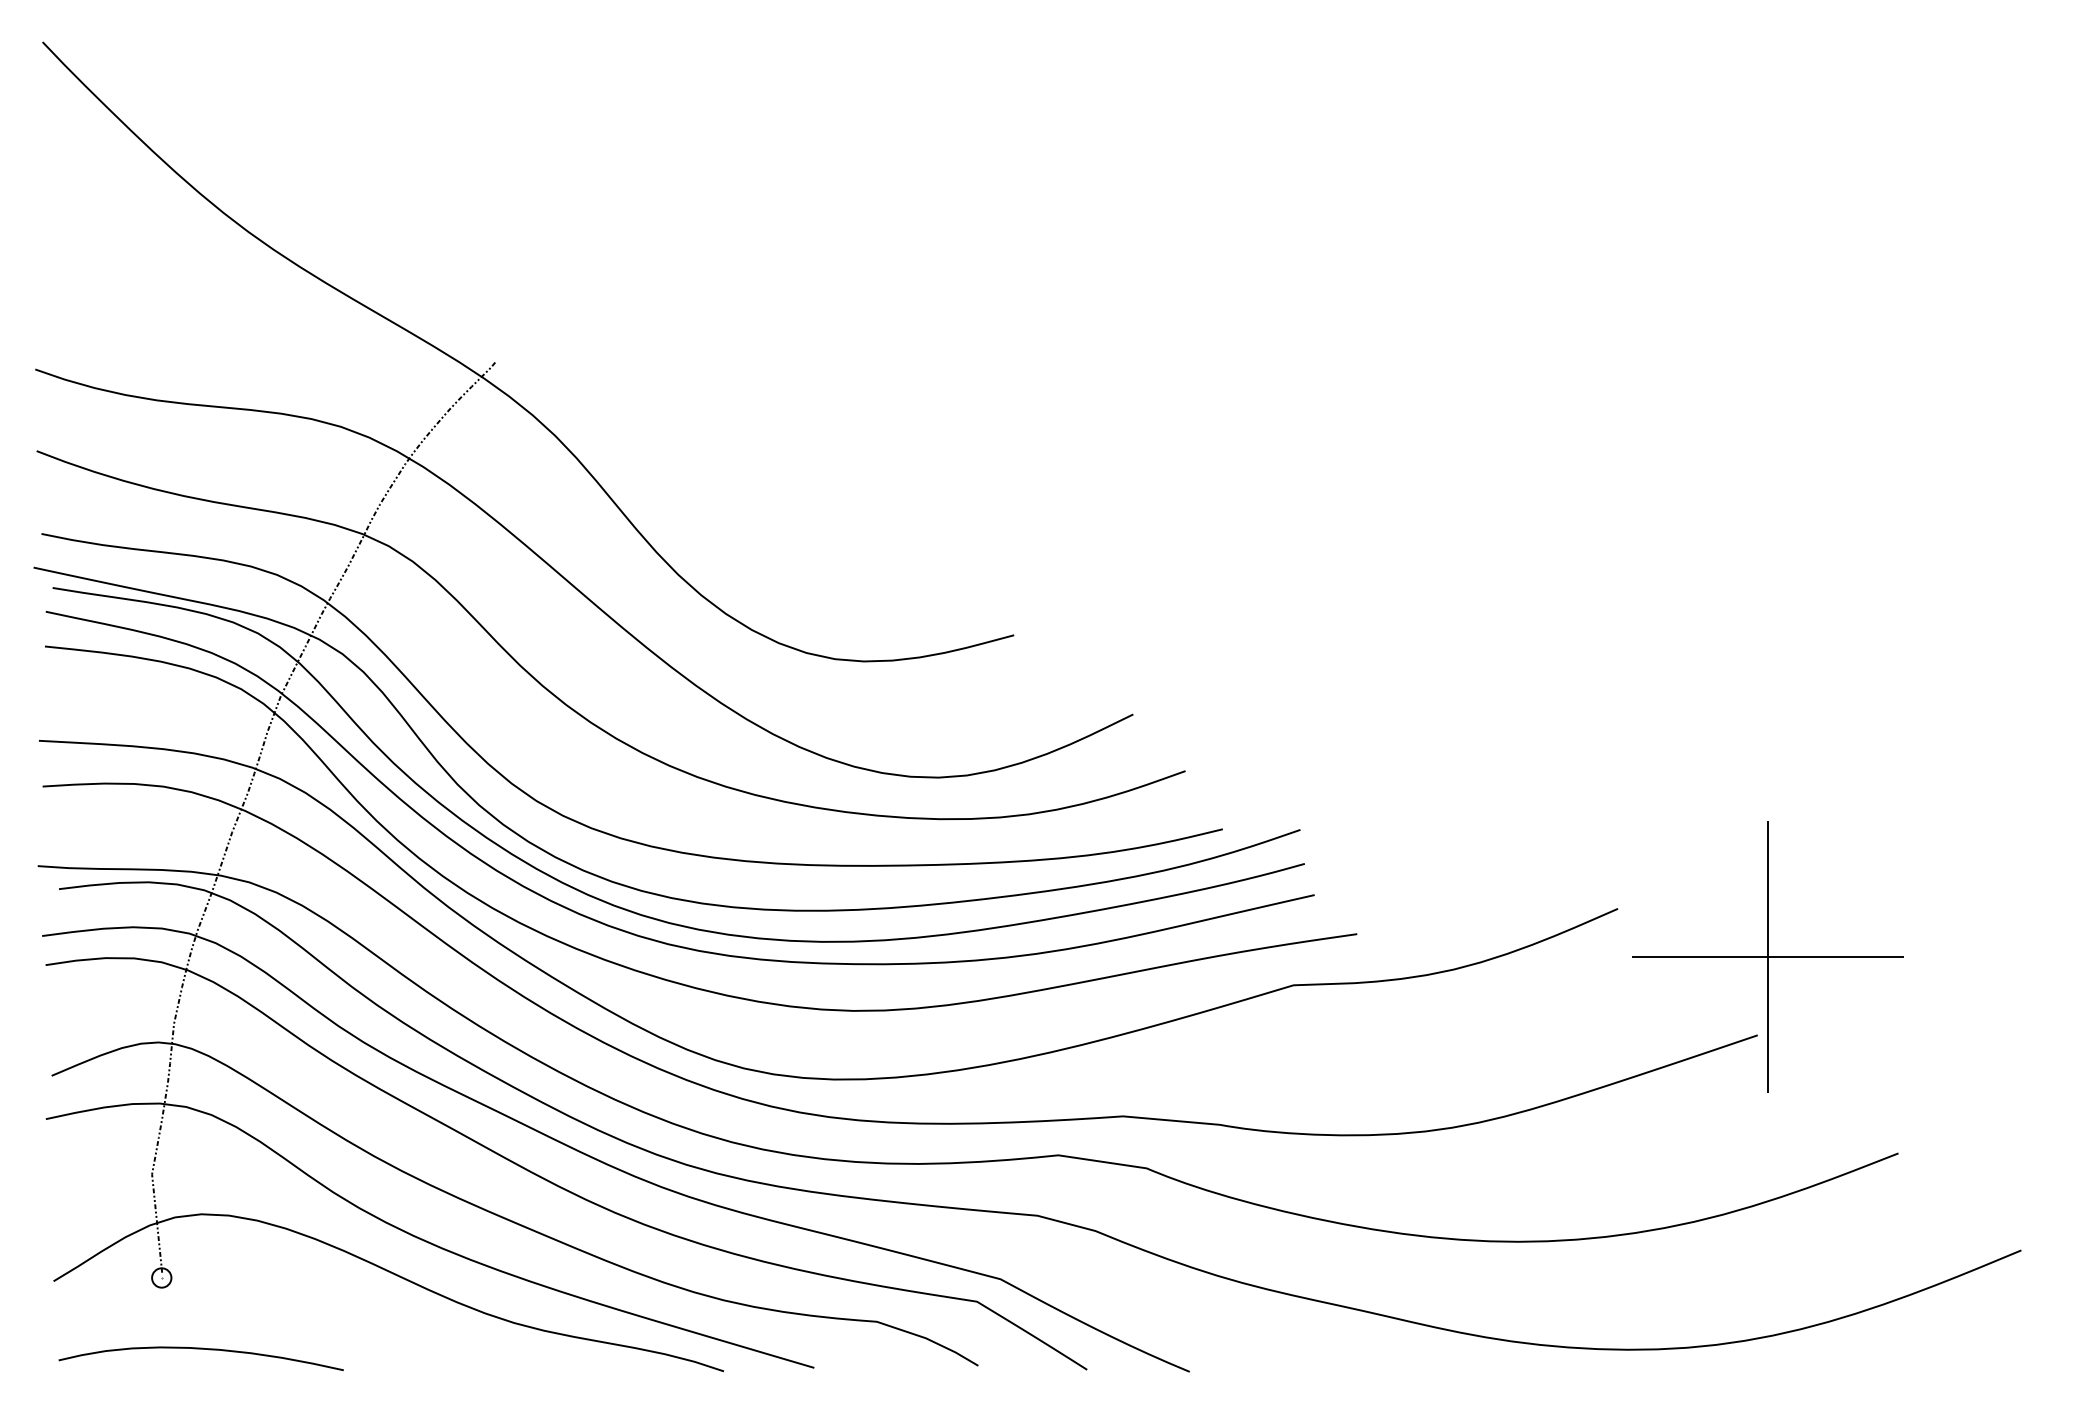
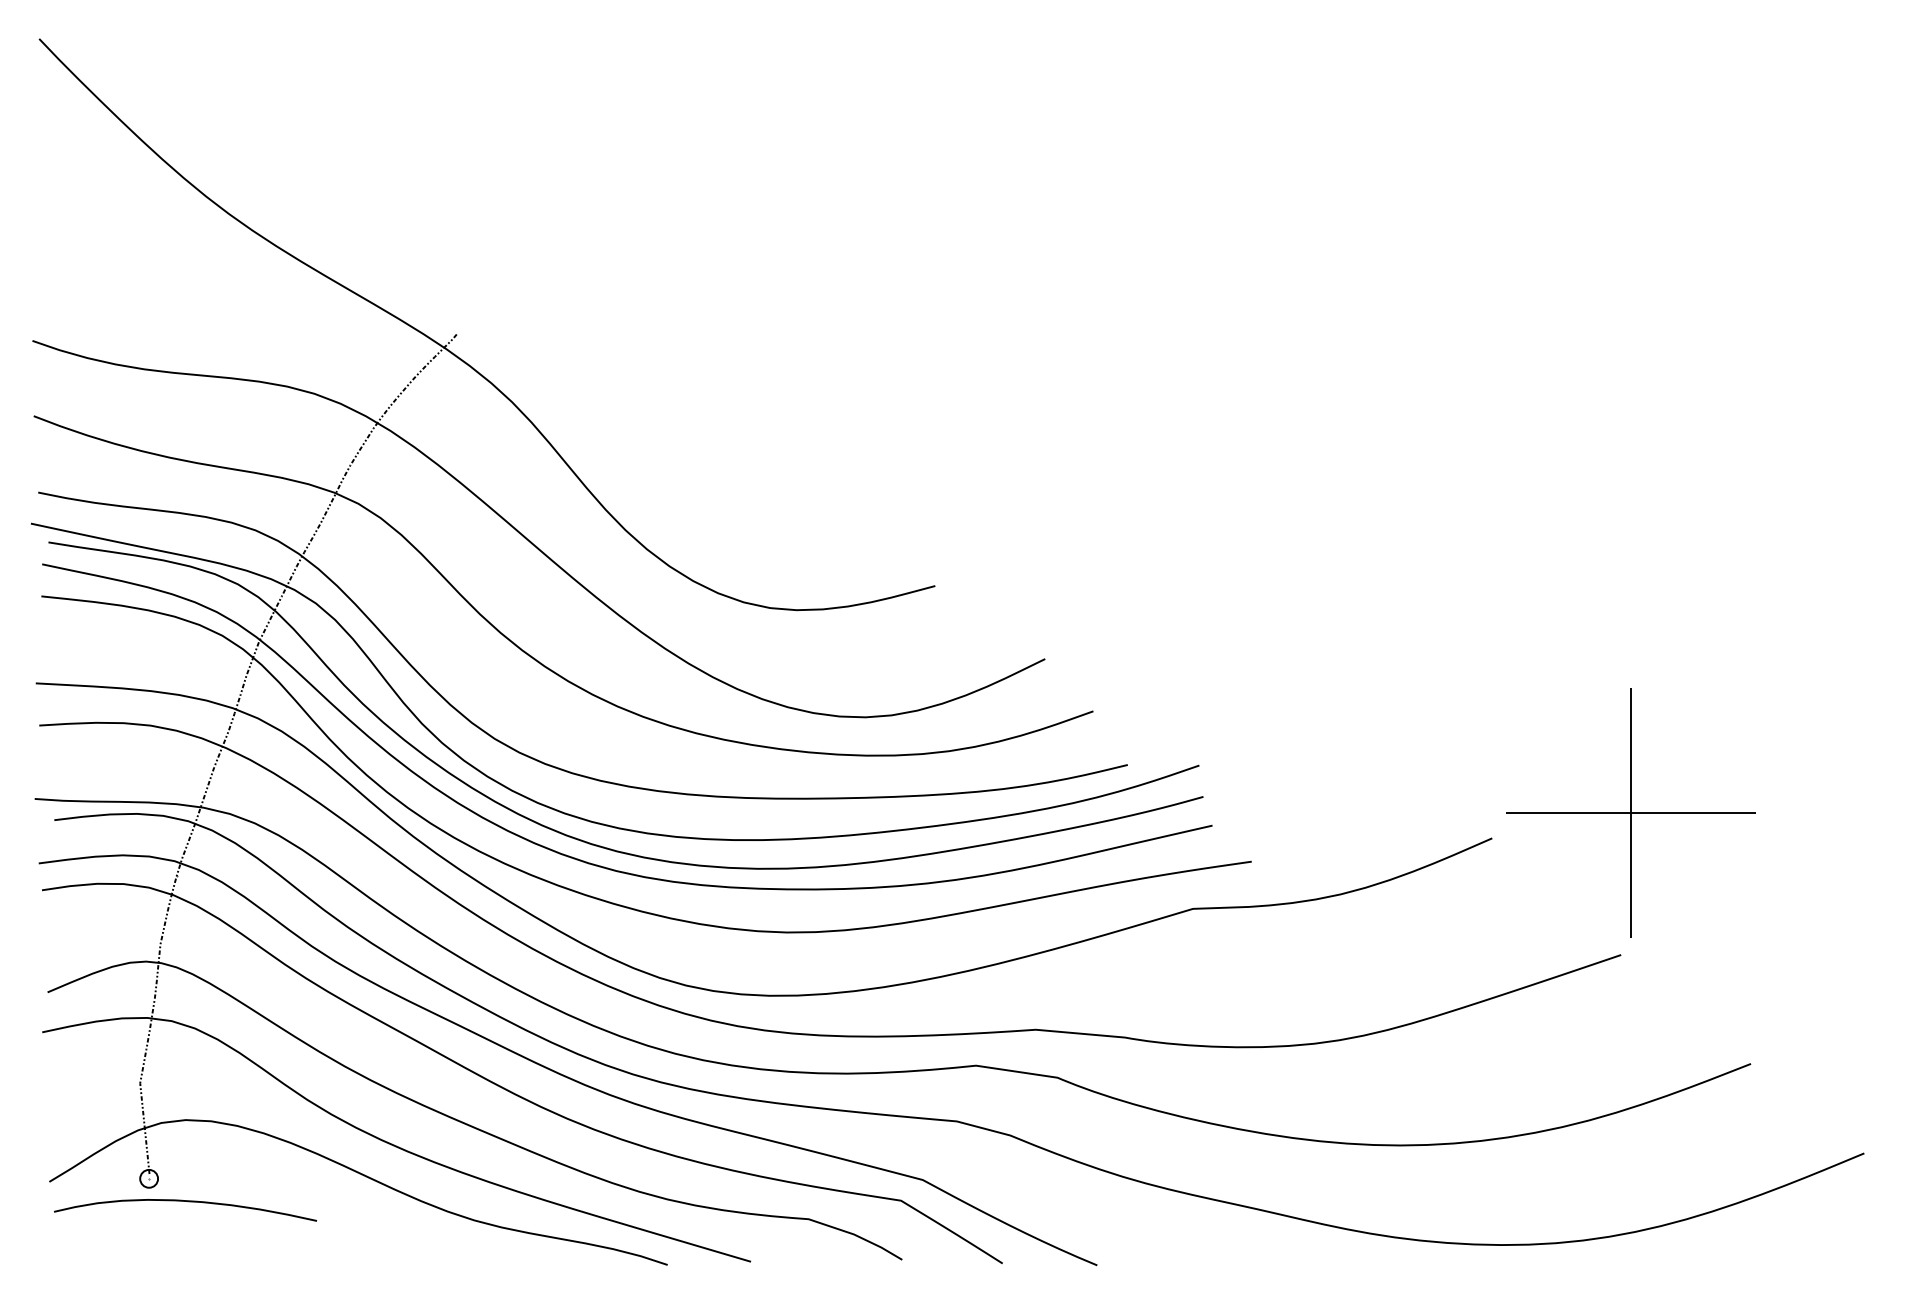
part: (1767, 956) -> (1630, 812), moved
curve: (203, 1350) -> (187, 1202), moved

